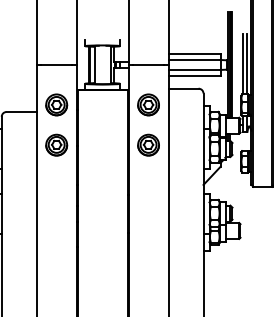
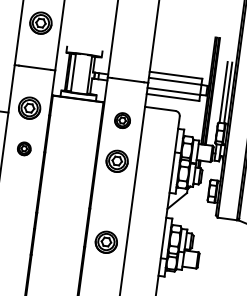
part: (56, 20) -> (40, 22), added
part: (148, 104) -> (122, 120), size x0.7
part: (56, 144) -> (24, 148), size x0.6
part: (148, 224) -> (106, 241), added

